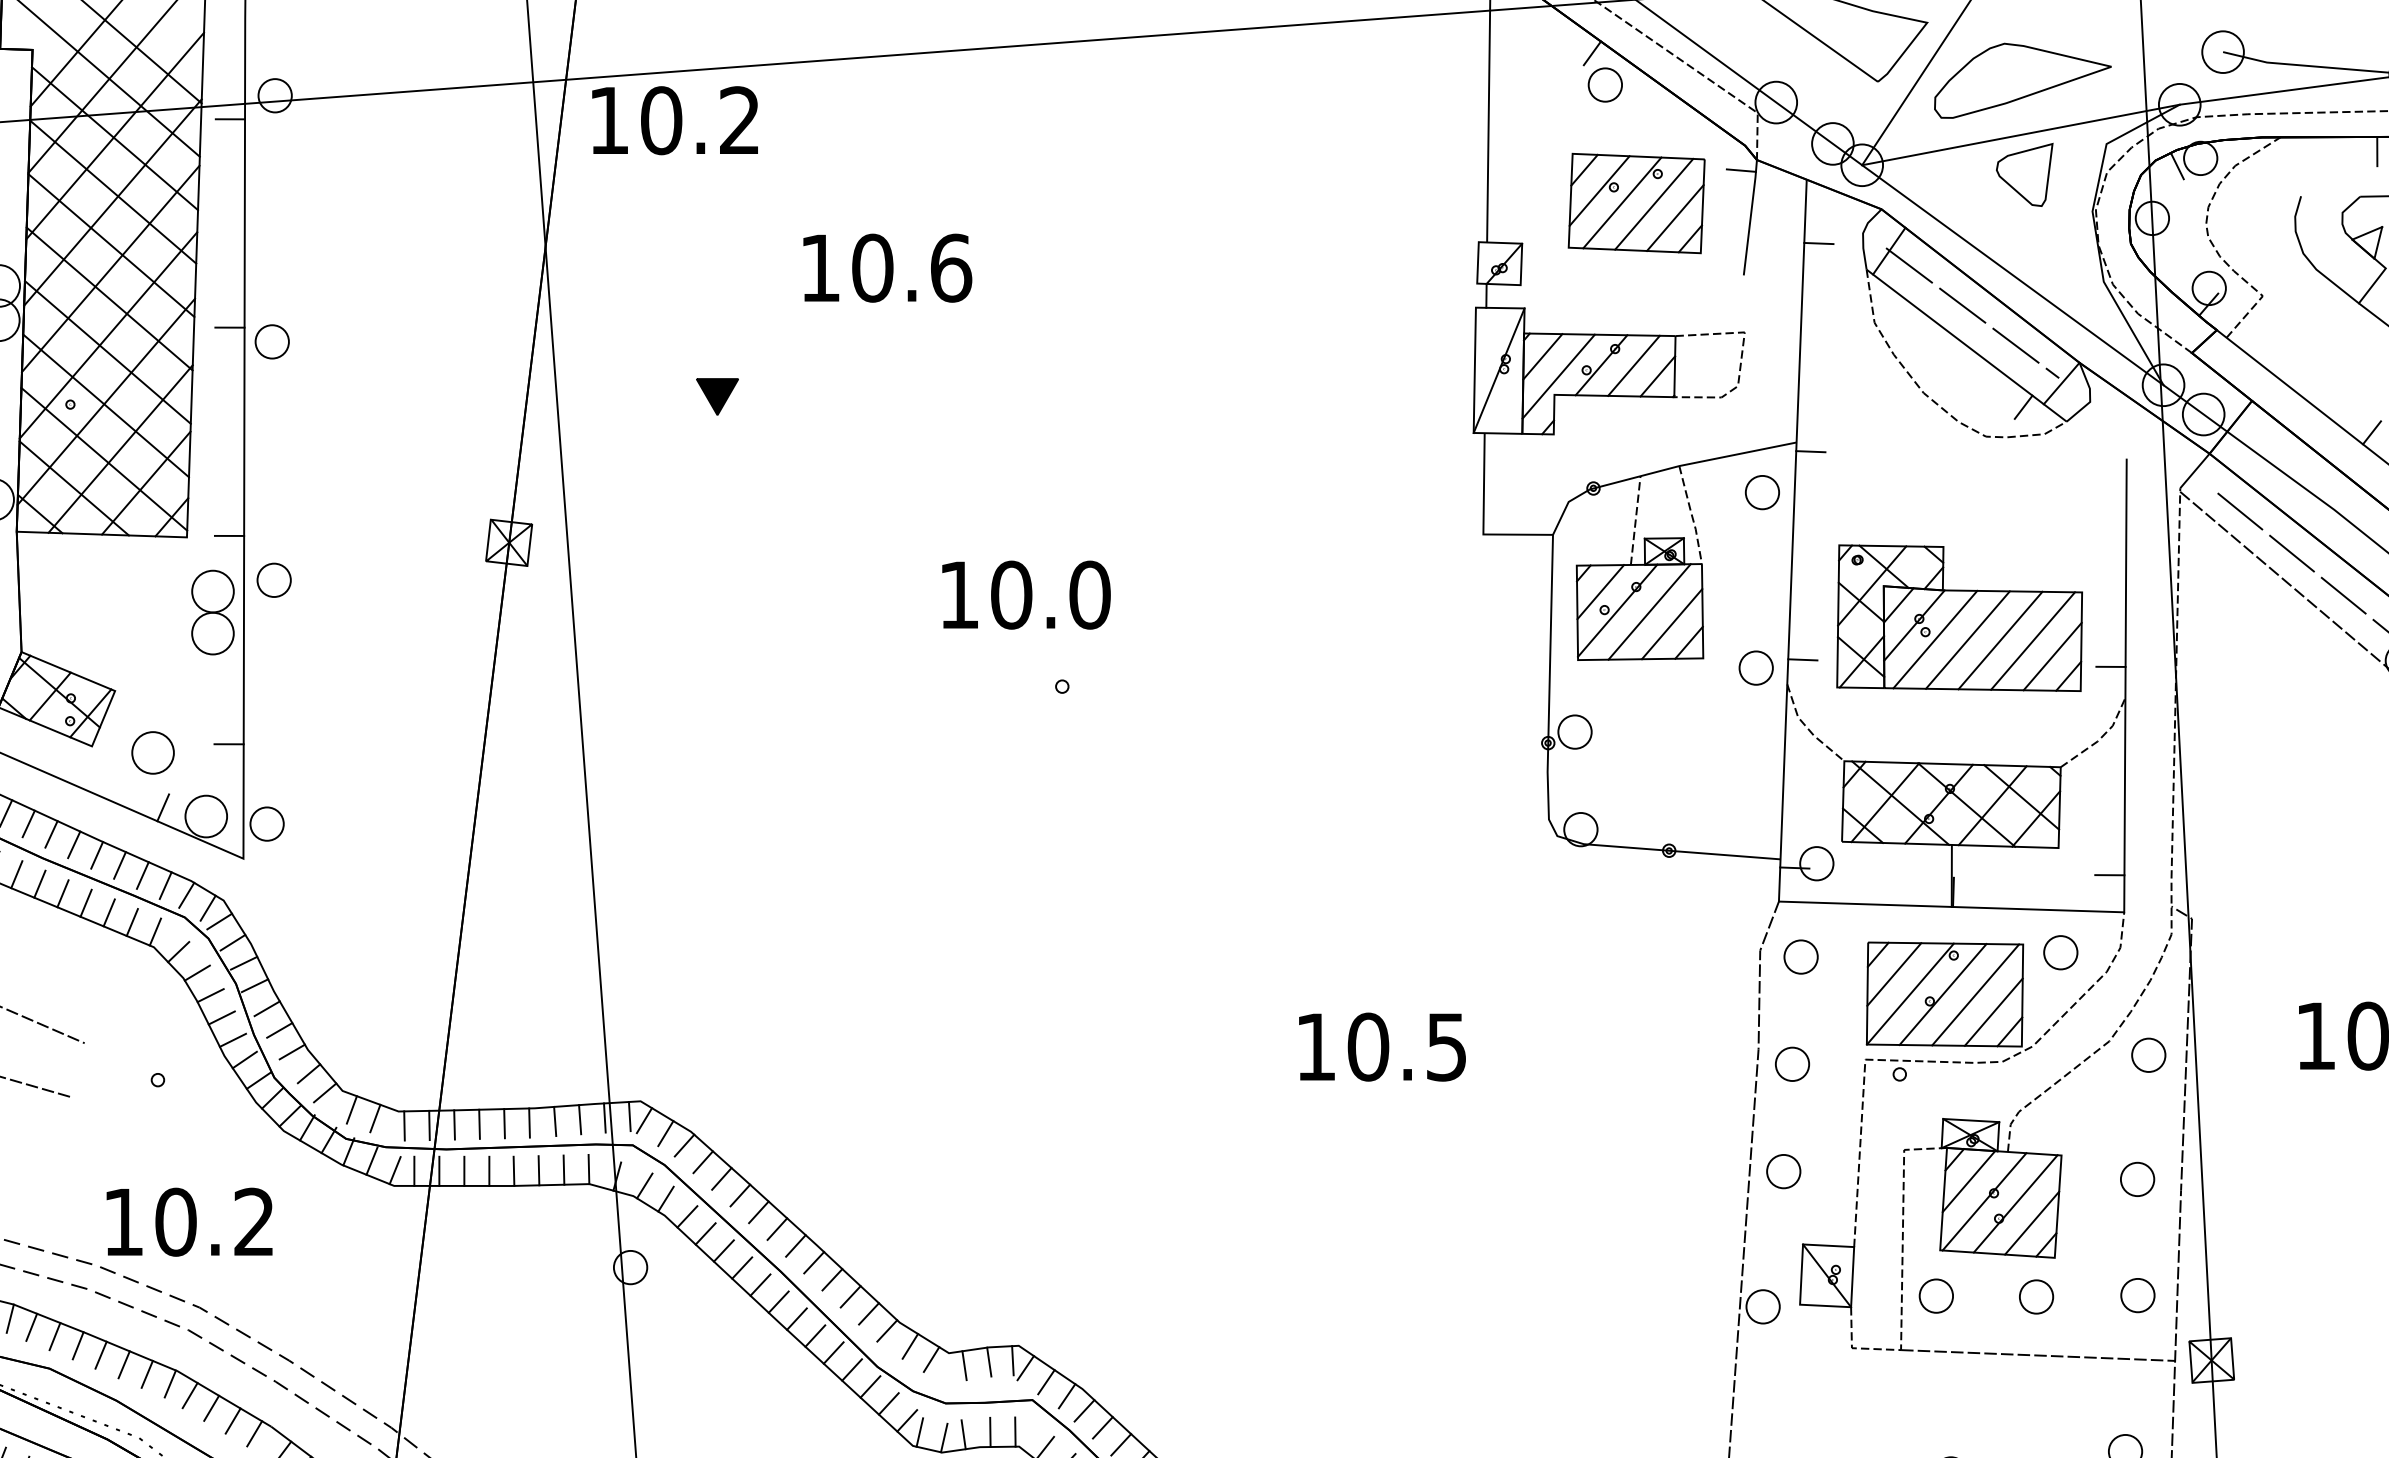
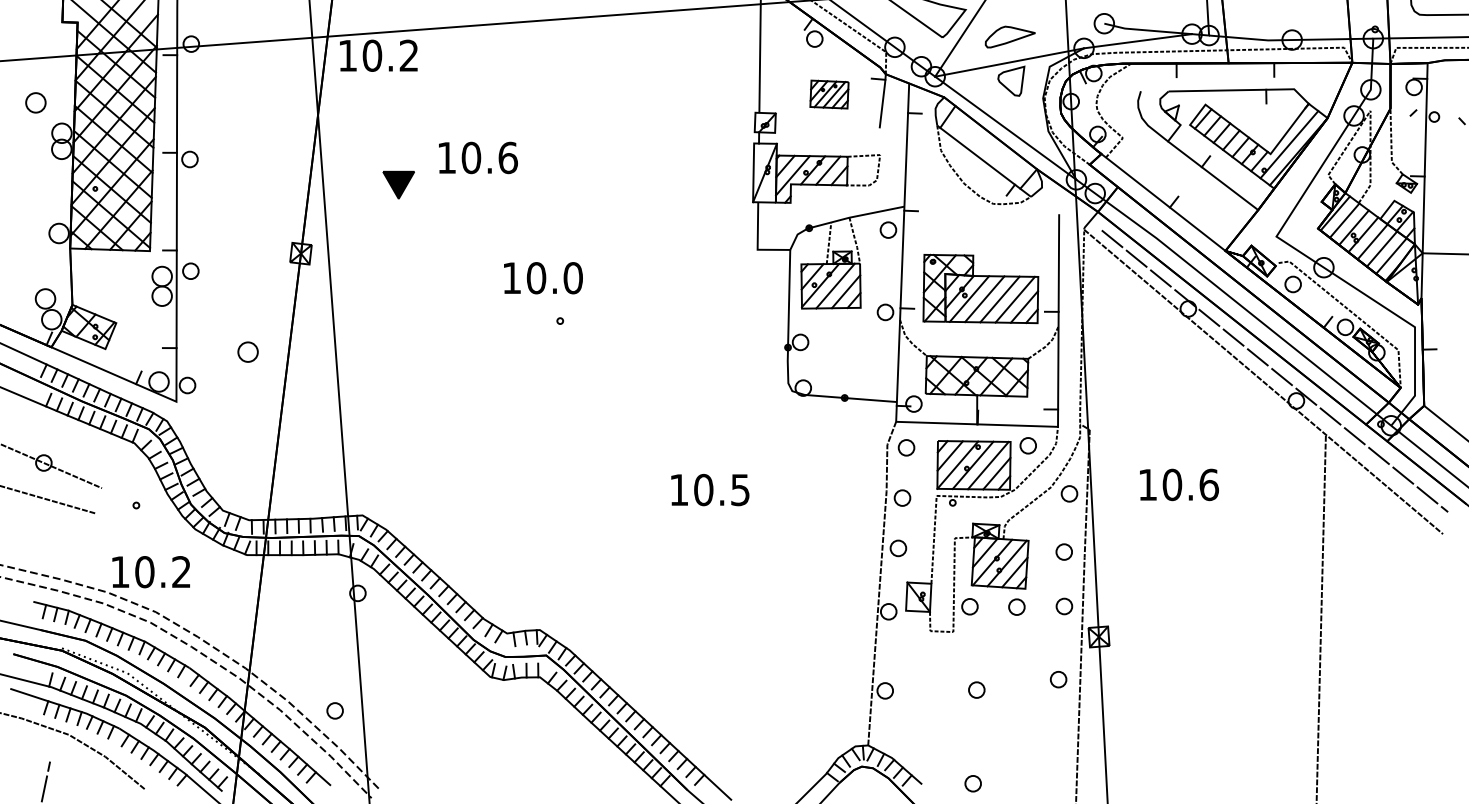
part: (2022, 79) -> (1010, 36), size x0.6
part: (1636, 203) -> (829, 94), size x0.6
text: (887, 267) -> (478, 157), moved
line: (1971, 312) -> (986, 145), removed
part: (717, 397) -> (398, 185), size x1.6
part: (151, 751) -> (247, 351), moved
line: (2037, 1355) -> (1017, 634), removed

